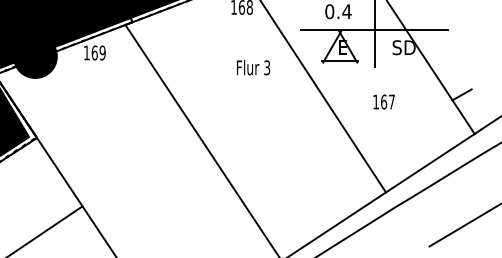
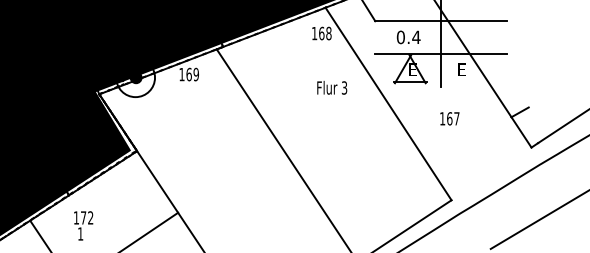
text: (403, 47) -> (467, 69), SD -> E
fill: (35, 56) -> (135, 77), removed
line: (430, 162) -> (491, 173), removed

